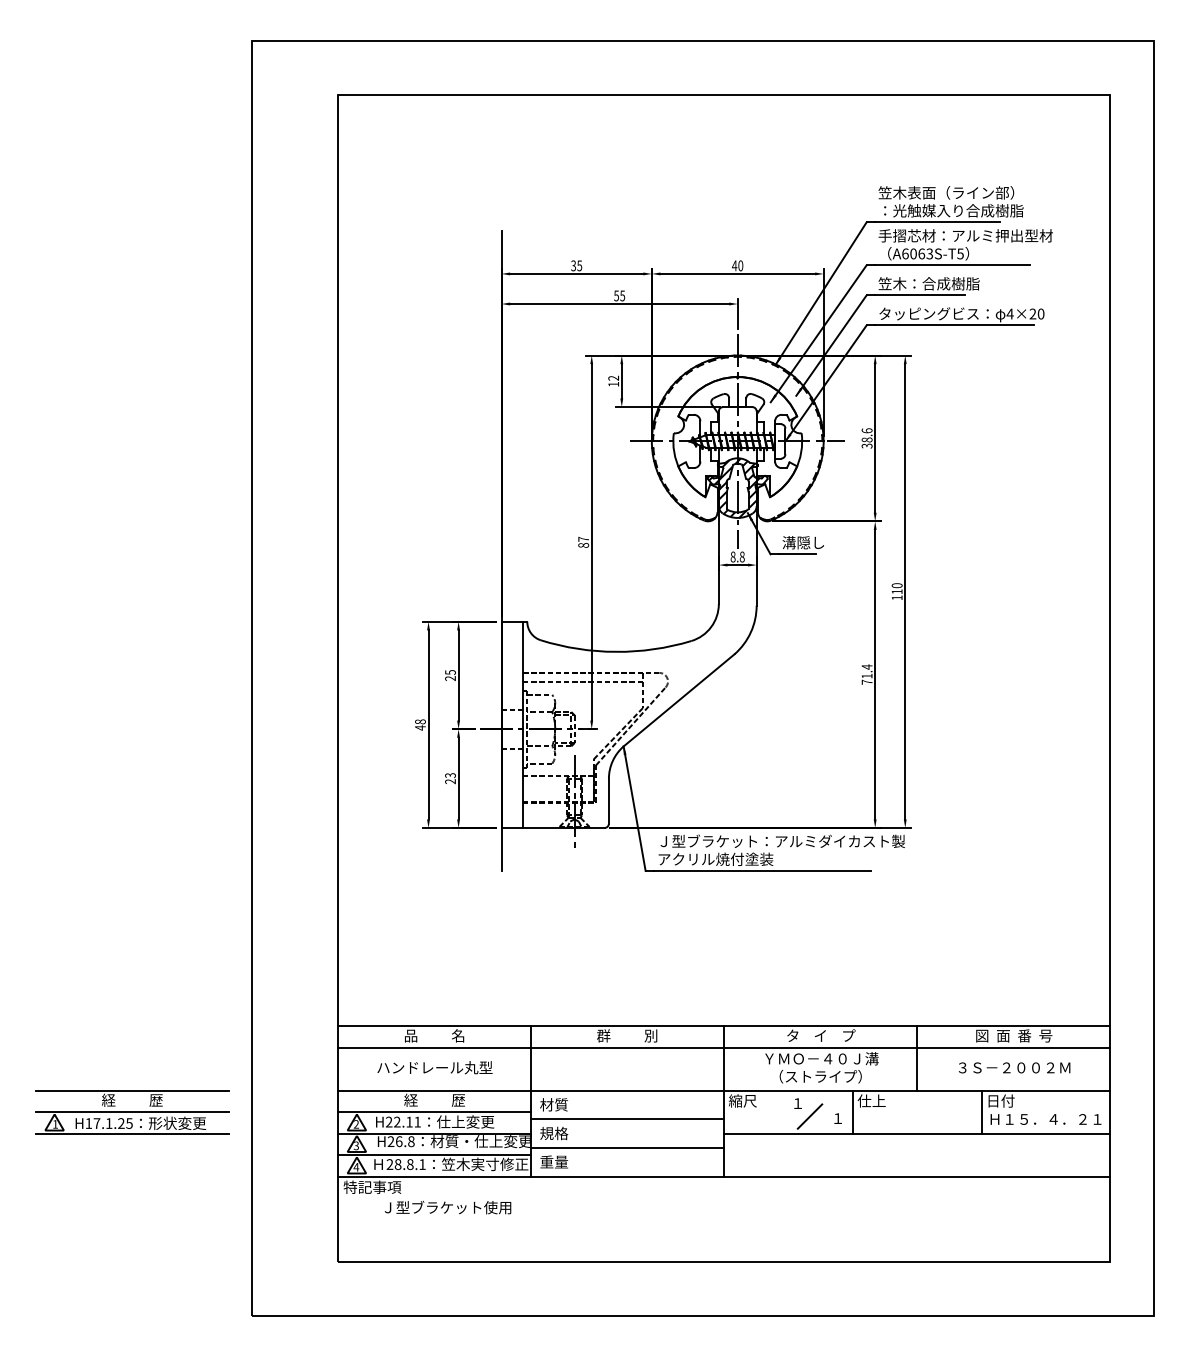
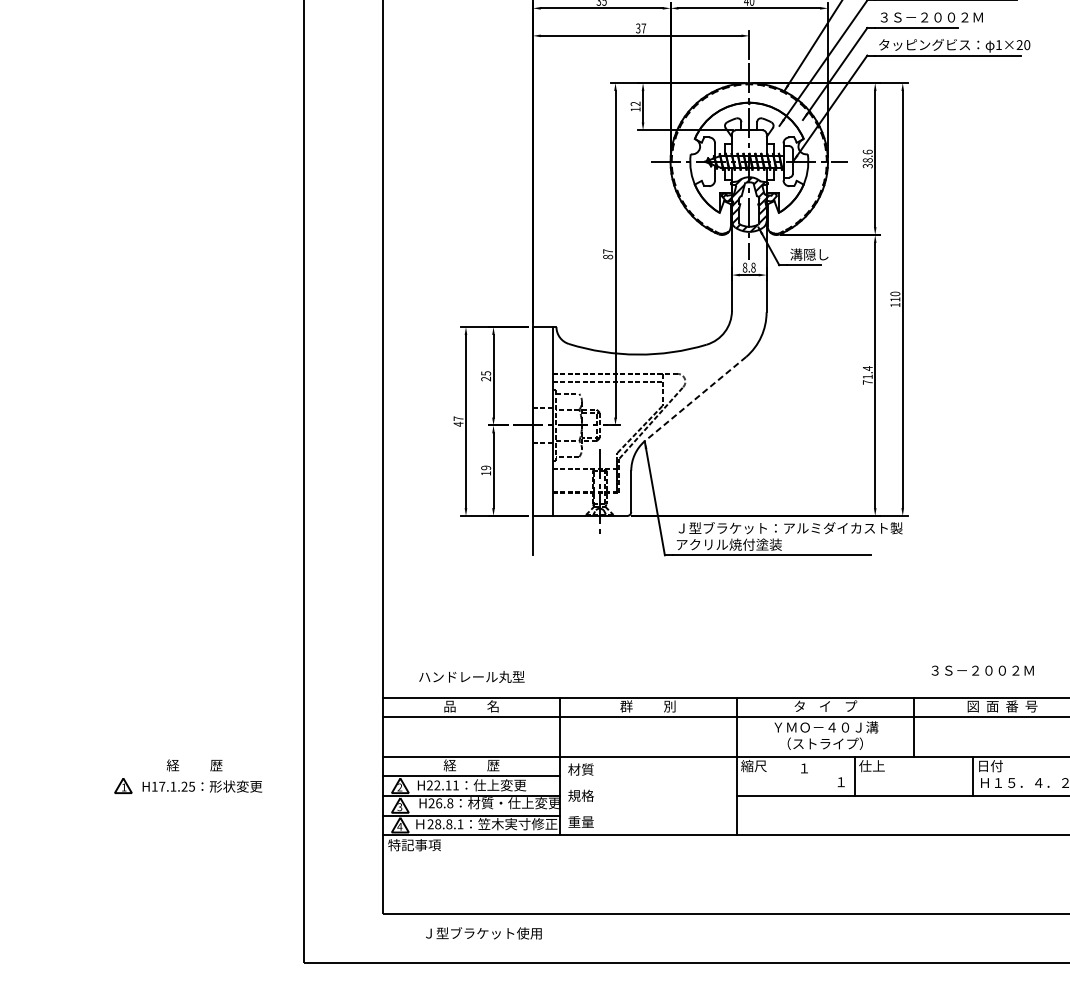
text: (935, 283) -> (930, 17), 笠木：合成樹脂 -> ３Ｓ－２００２Ｍ
text: (619, 295) -> (640, 28), 55 -> 37
text: (1009, 313) -> (998, 44), 4×20 -> 1×20
line: (678, 700) -> (695, 399), solid -> dashed
text: (420, 721) -> (458, 418), 48 -> 47
text: (450, 778) -> (486, 470), 23 -> 19
text: (434, 1067) -> (471, 676), moved
text: (1014, 1067) -> (982, 670), moved
line: (131, 1090) -> (193, 756), removed
line: (131, 1112) -> (193, 776), removed
line: (809, 1116) -> (815, 780), removed
line: (627, 1119) -> (648, 783), removed
line: (131, 1133) -> (193, 795), removed
line: (627, 1148) -> (648, 809), removed
text: (447, 1207) -> (483, 933), moved

